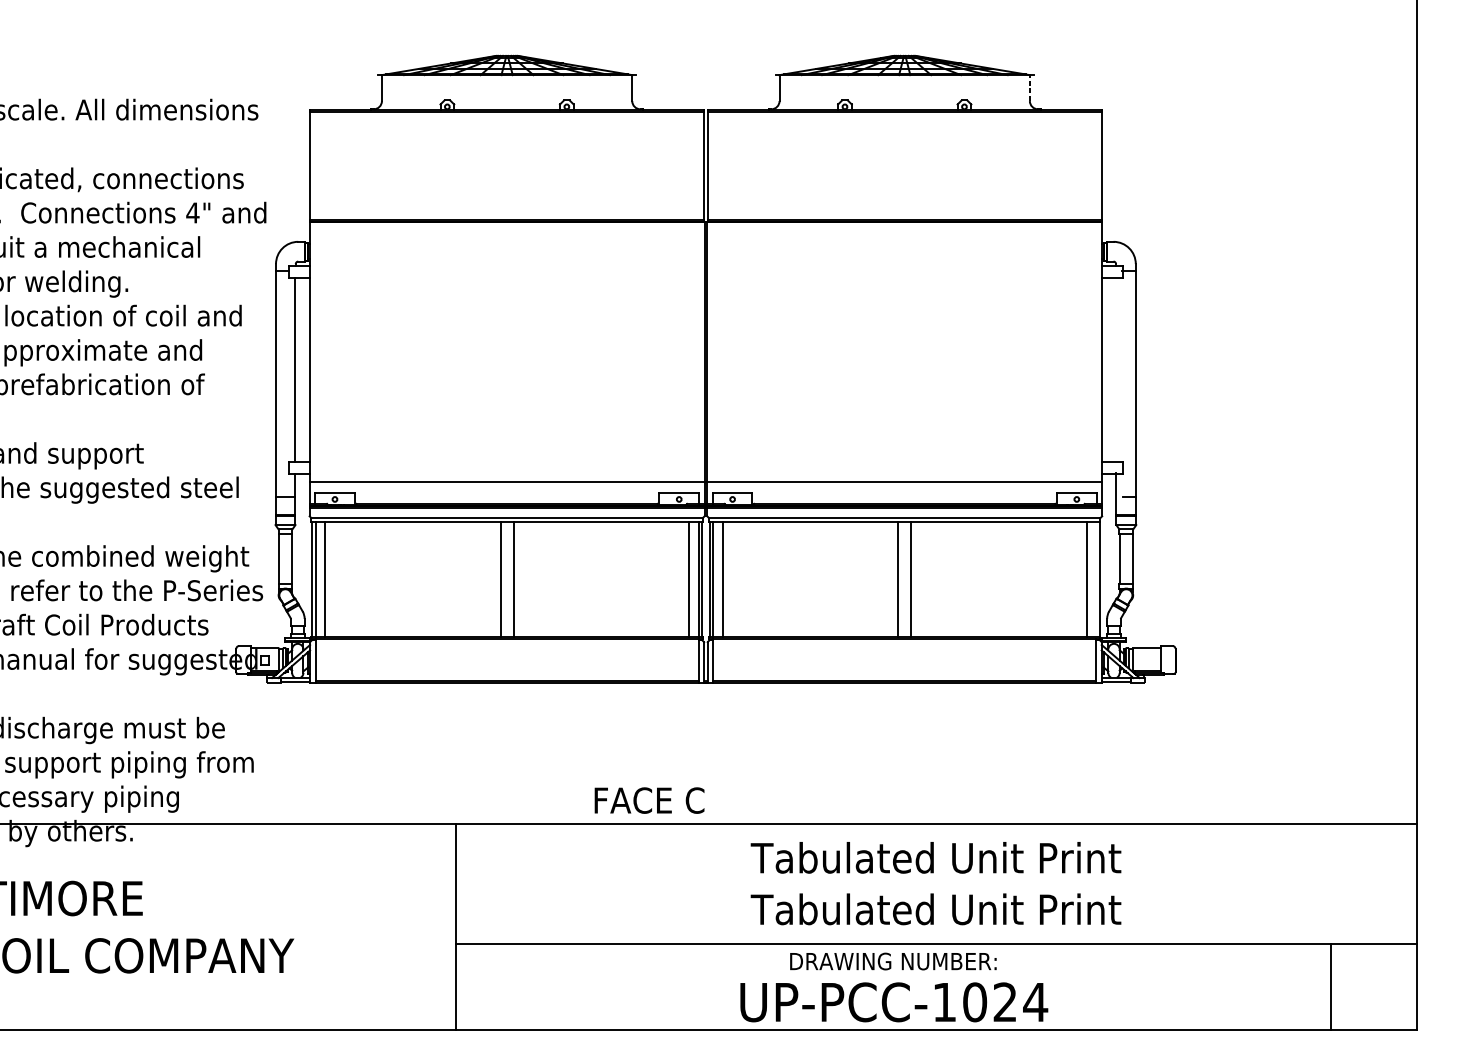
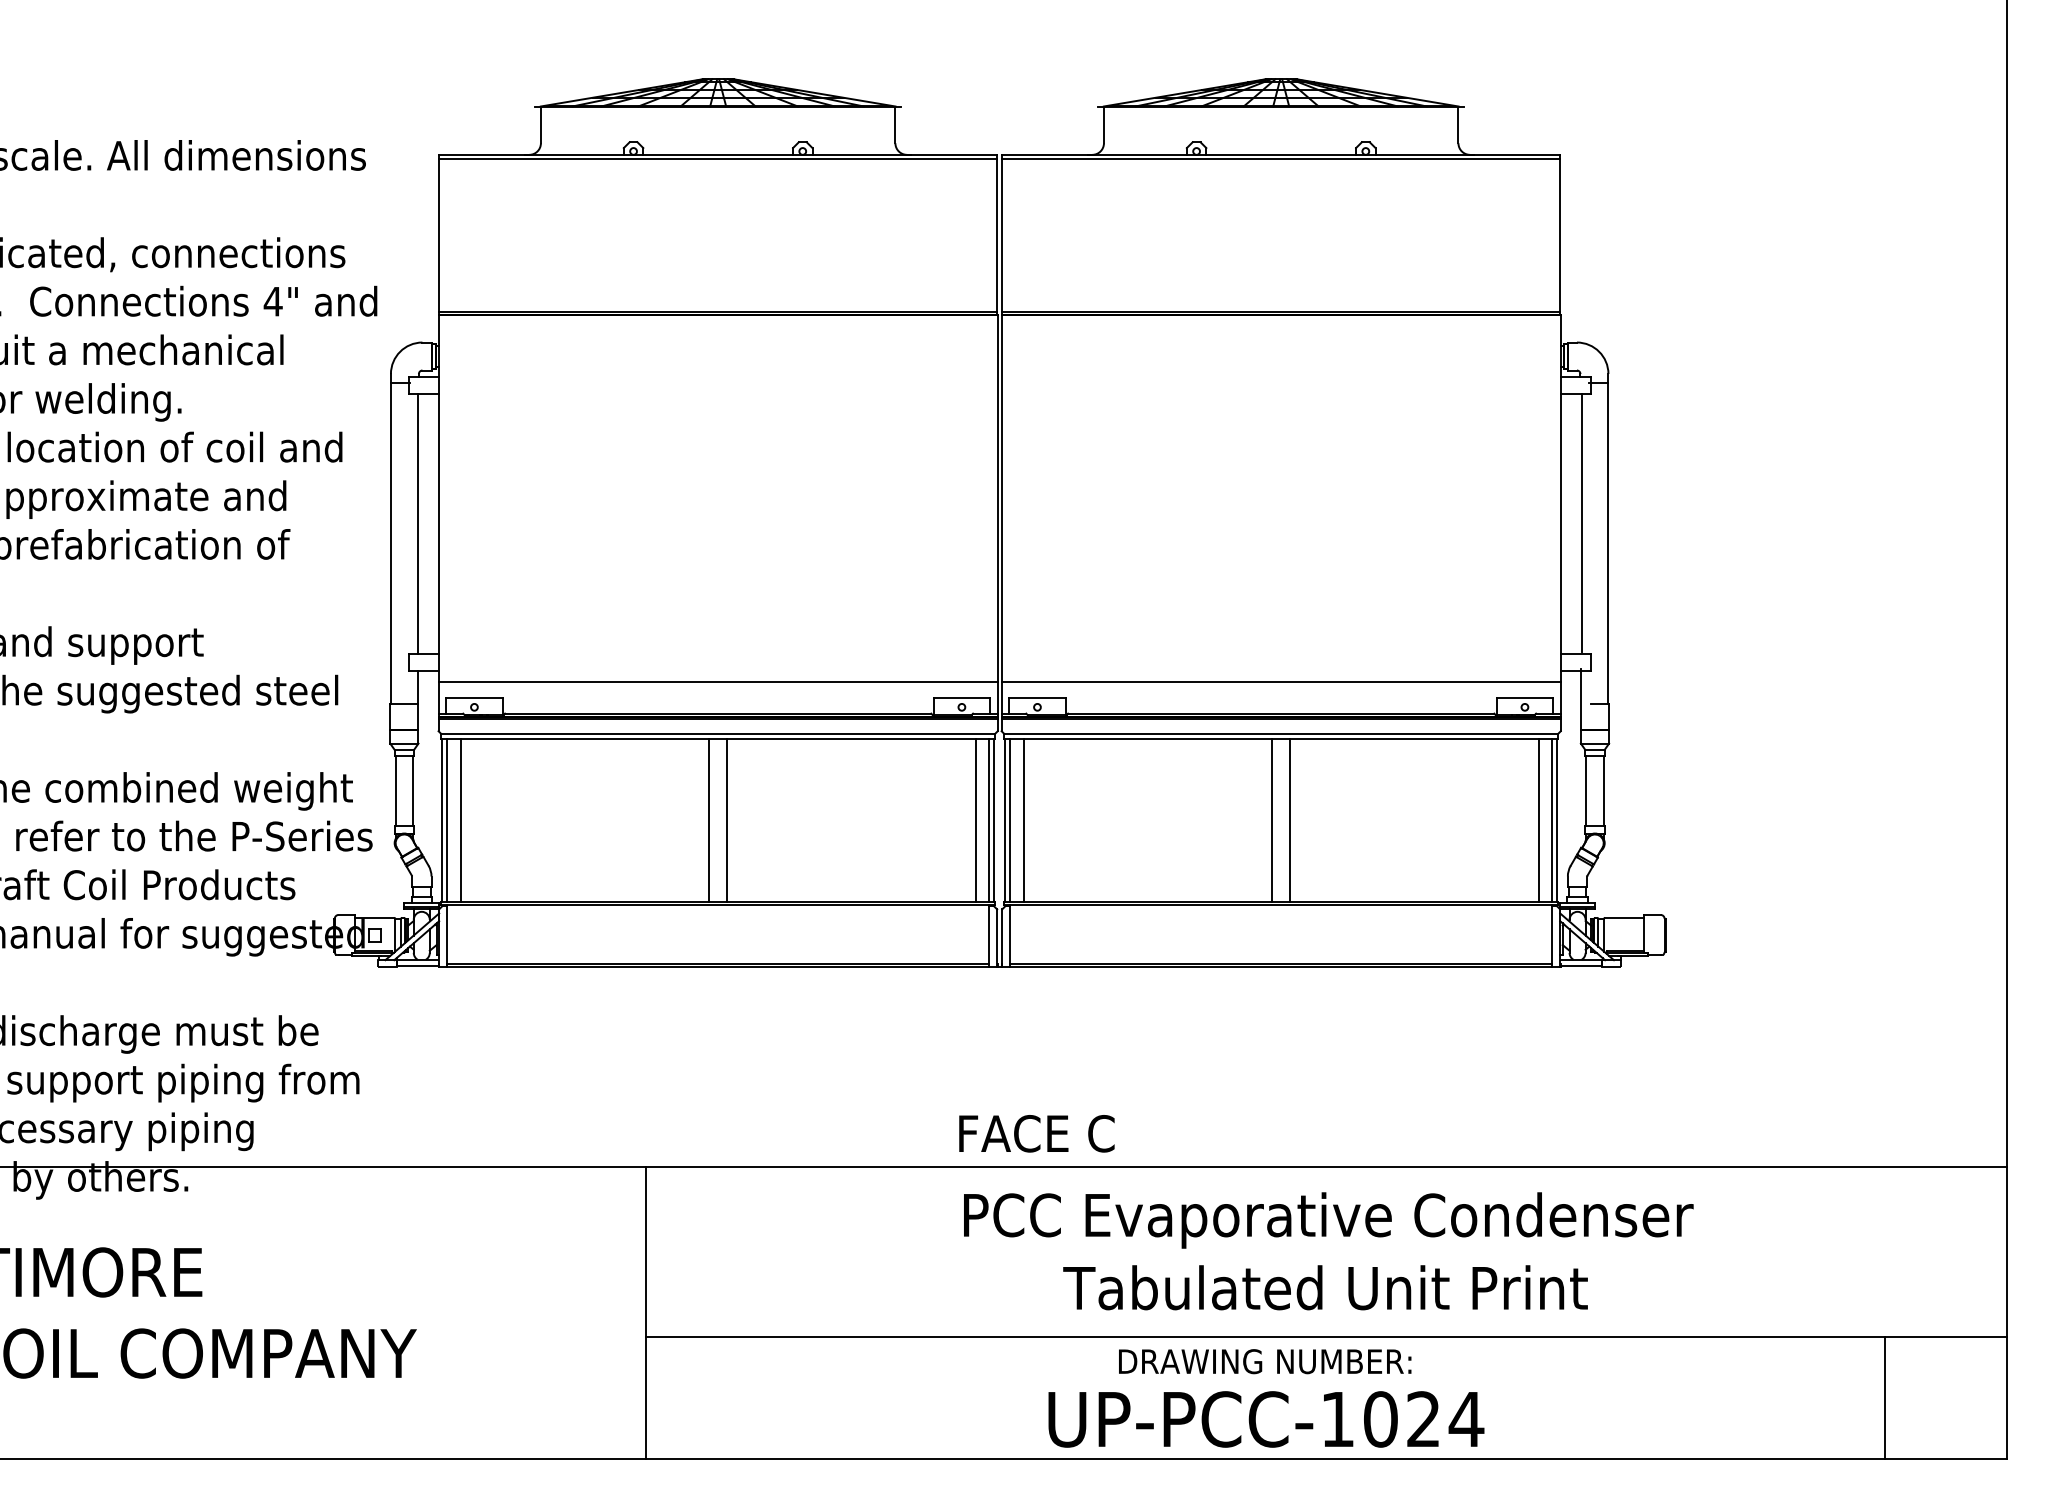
line: (1029, 87) -> (1458, 124), dashed -> solid
line: (1116, 368) -> (1581, 522), added
line: (1096, 579) -> (1552, 820), added
text: (649, 800) -> (1036, 1133), moved
text: (938, 861) -> (1328, 1220), Tabulated Unit Print -> PCC Evaporative Condenser

